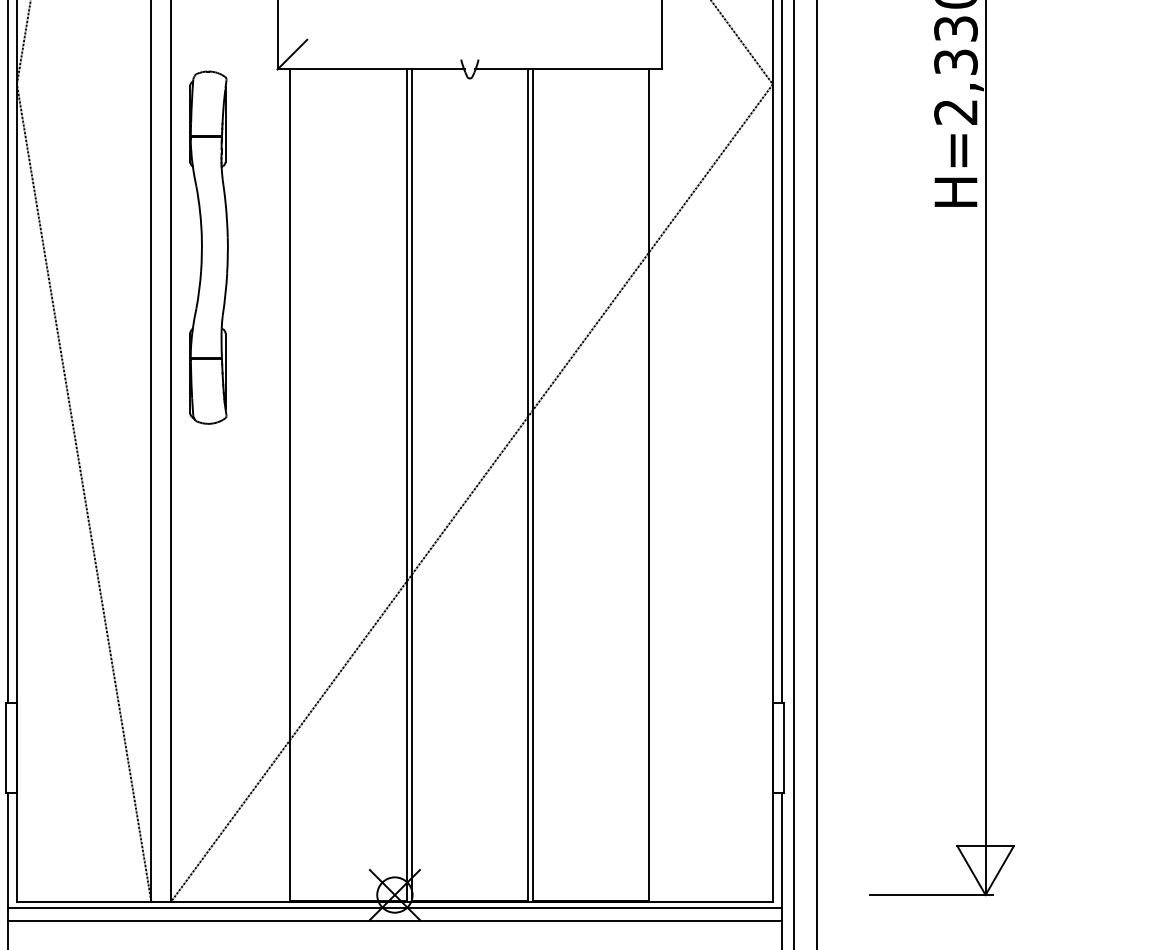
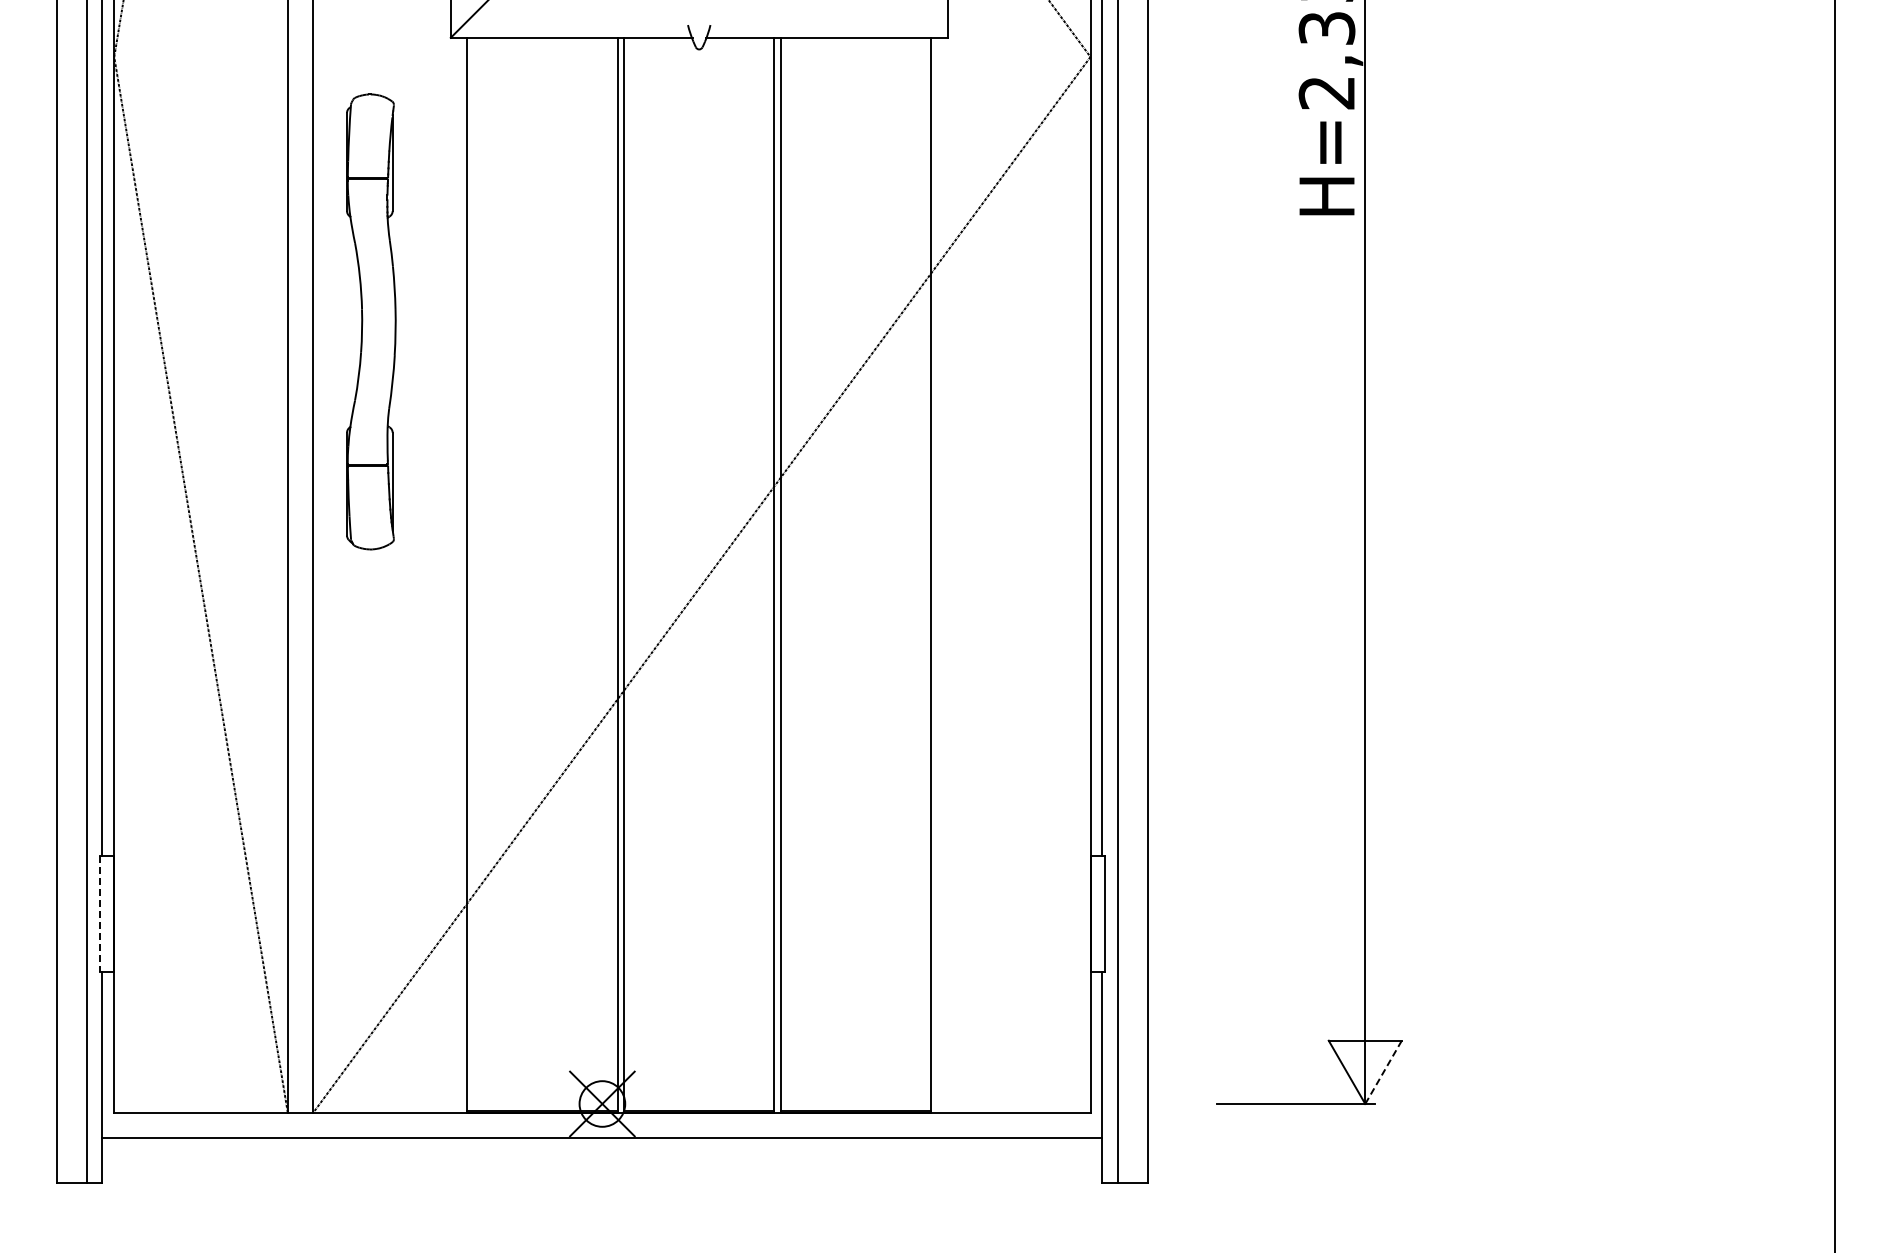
part: (209, 247) -> (371, 321), moved
line: (5, 748) -> (99, 914), solid -> dashed
line: (999, 870) -> (1383, 1072), solid -> dashed
line: (395, 907) -> (602, 1120), removed

